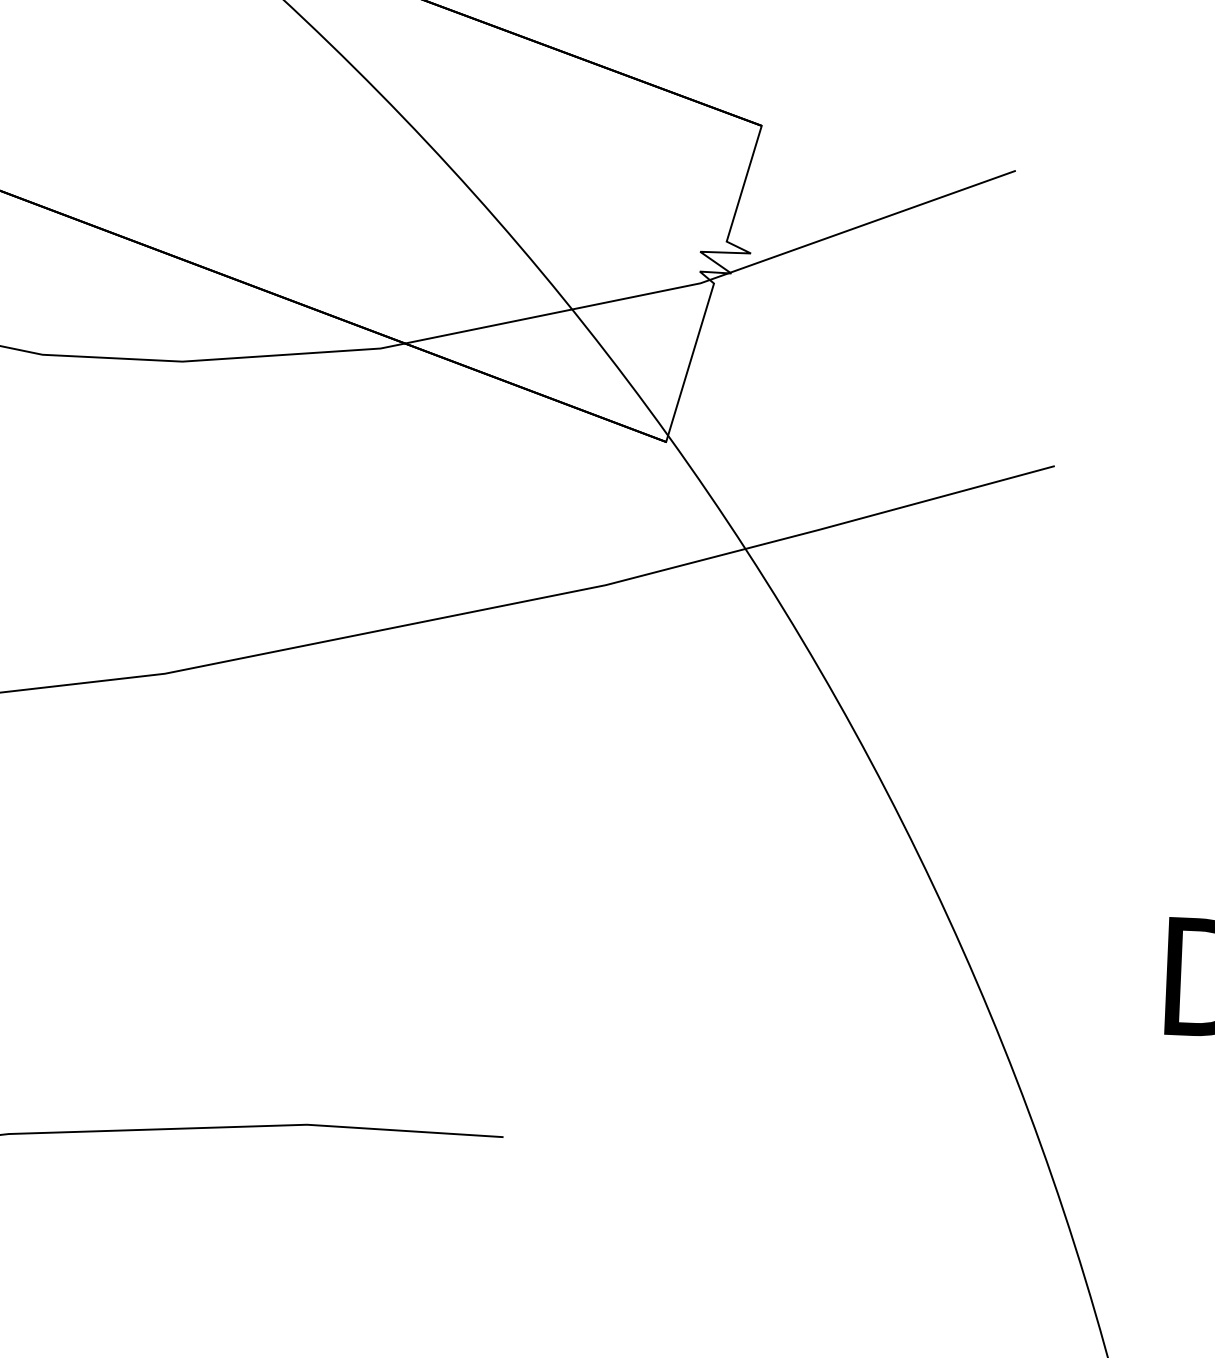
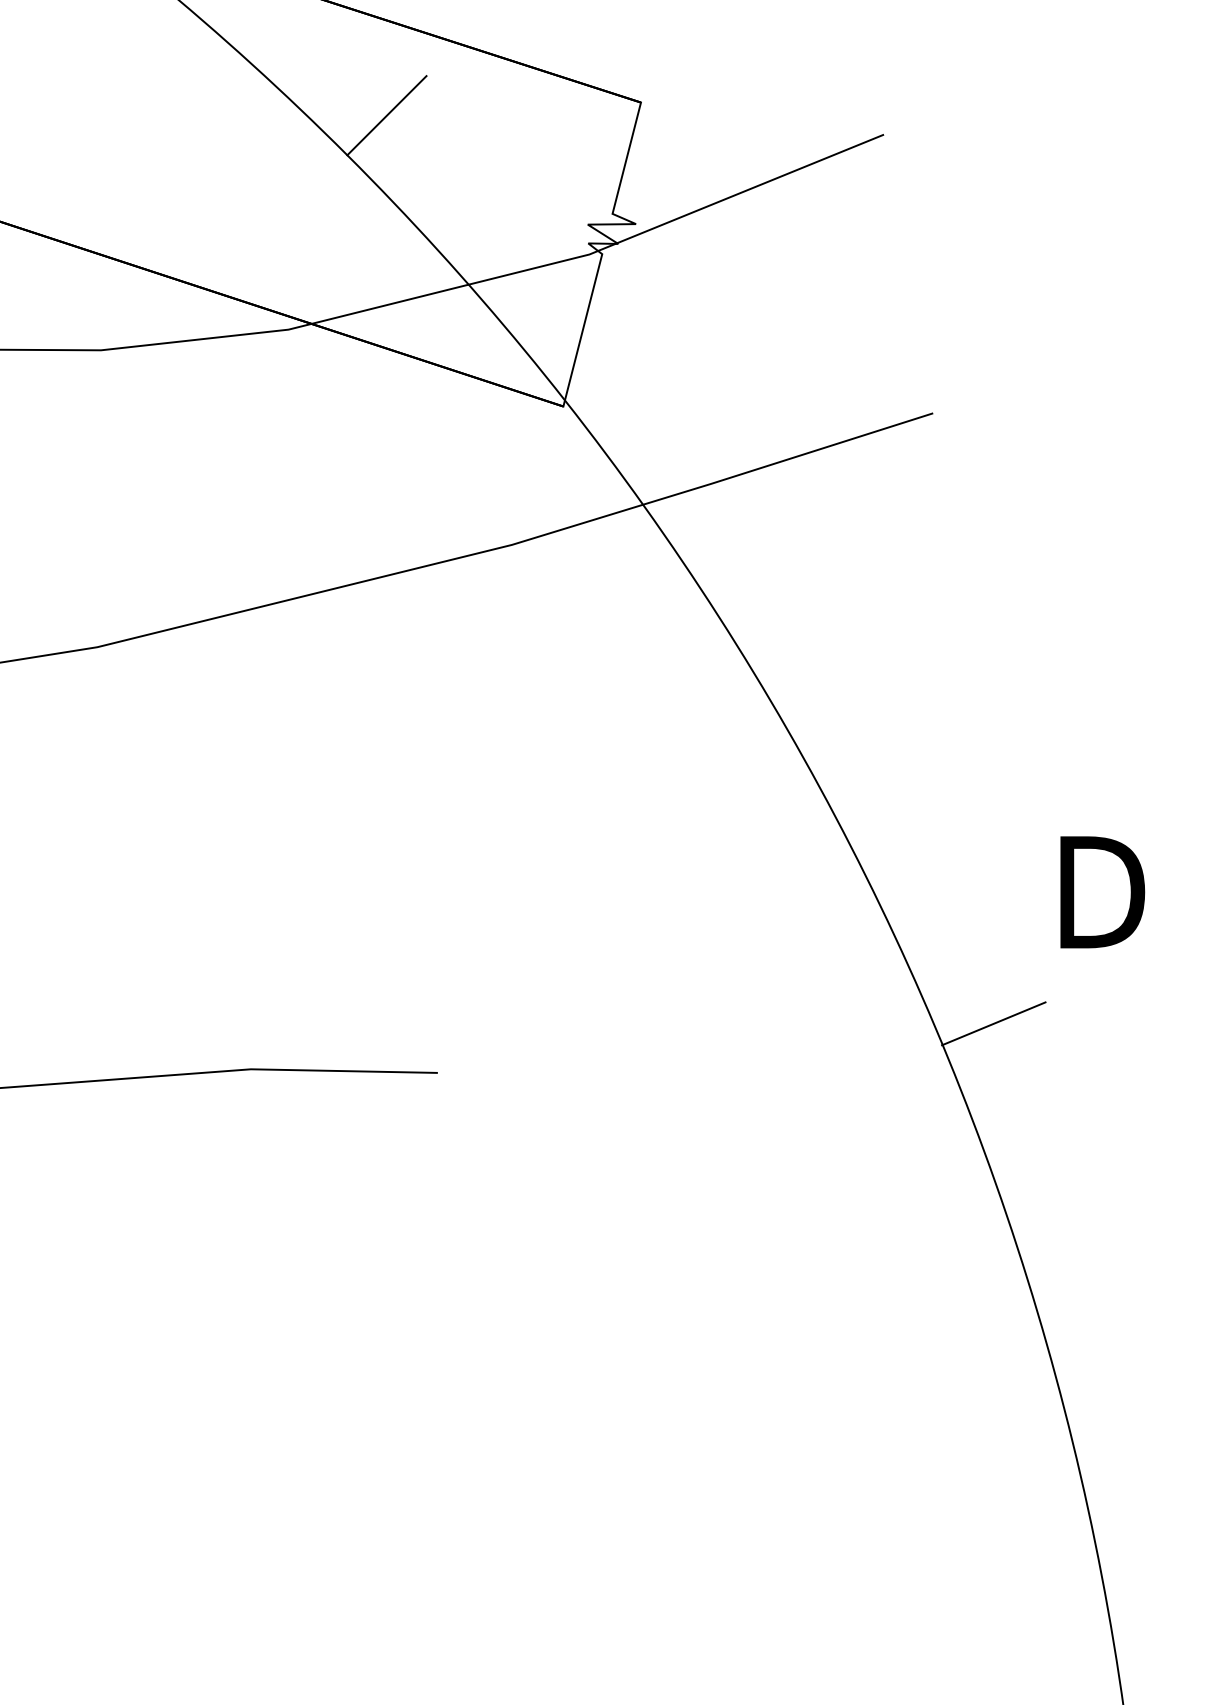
line: (493, 127) -> (386, 115), added
line: (1090, 1110) -> (993, 1023), added

